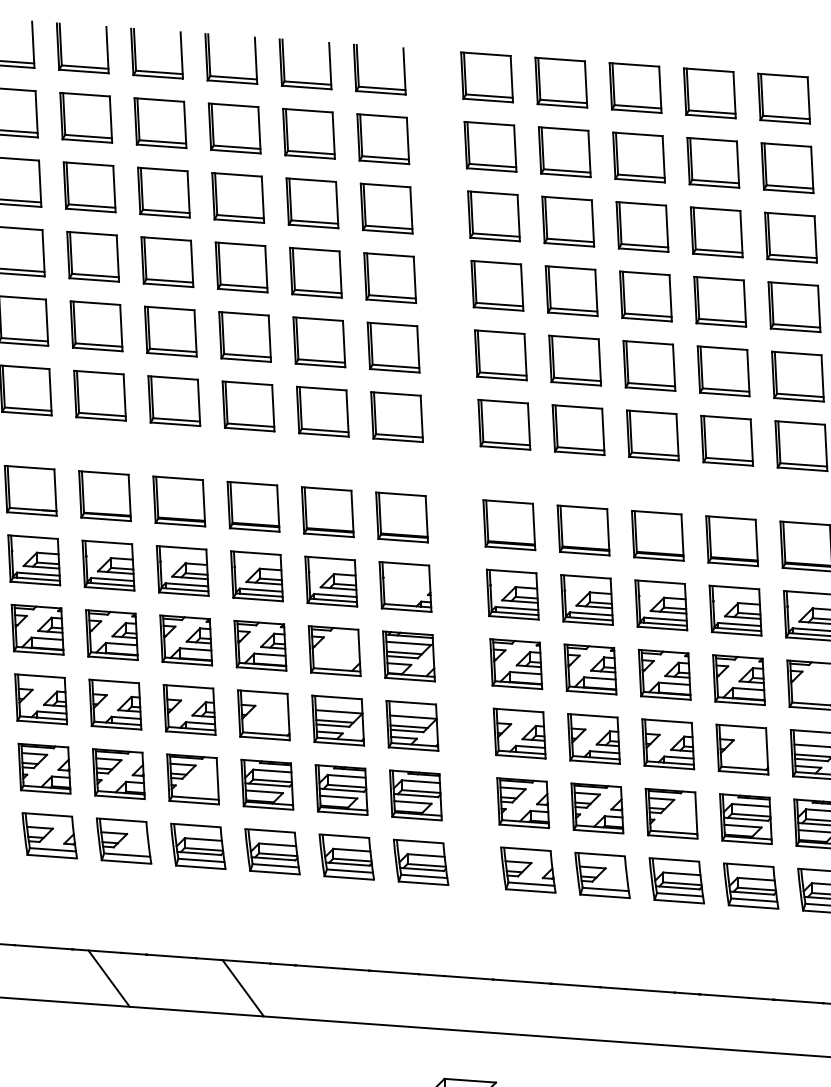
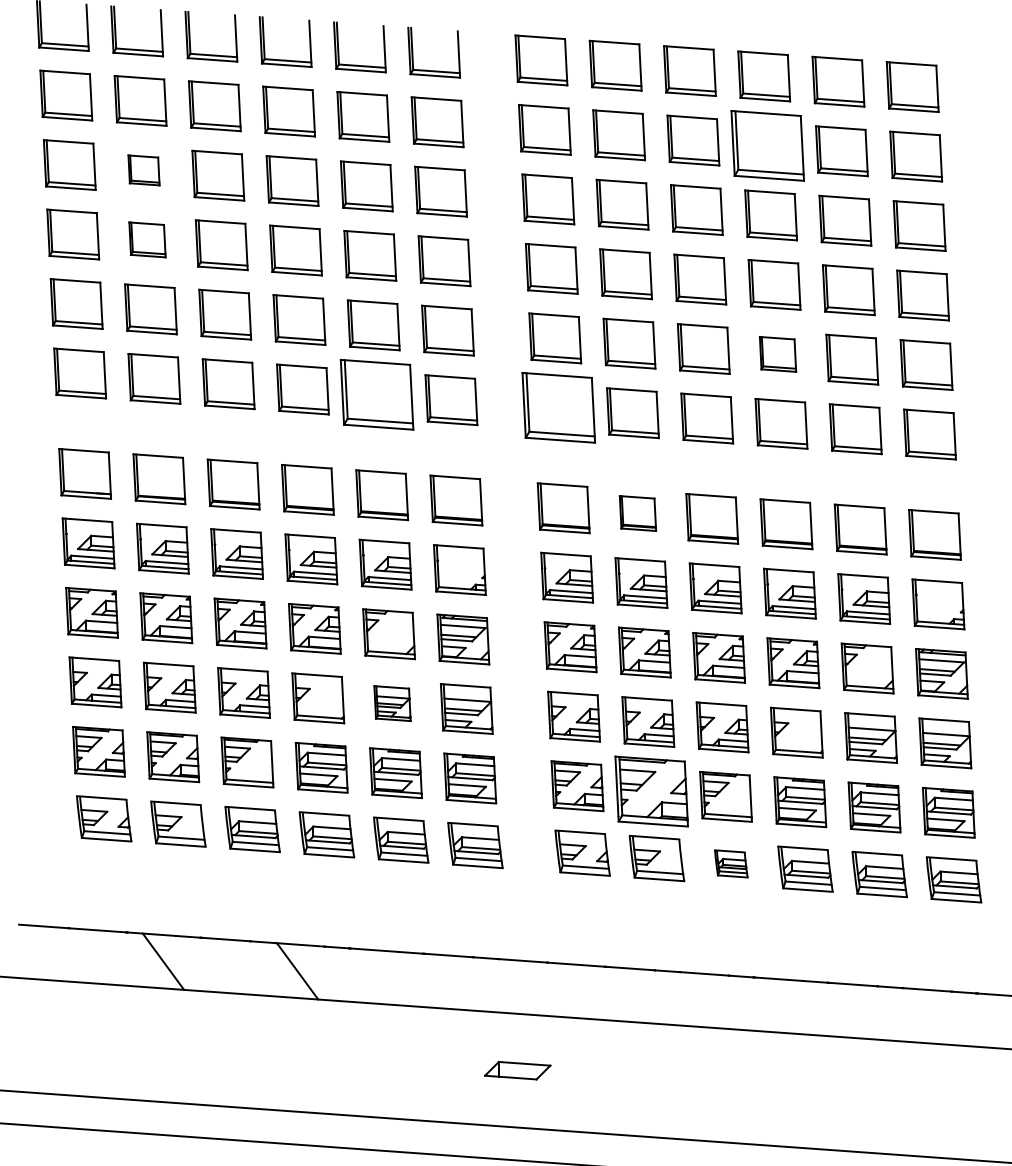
part: (713, 162) -> (767, 145), size x1.4
part: (89, 187) -> (143, 170), size x0.6
part: (93, 256) -> (147, 239), size x0.7
part: (723, 371) -> (777, 354), size x0.7
part: (323, 411) -> (377, 394), size x1.4
part: (504, 424) -> (558, 407), size x1.4
part: (583, 530) -> (637, 513), size x0.7
part: (338, 720) -> (392, 703), size x0.7
part: (597, 808) -> (651, 791), size x1.4
part: (677, 880) -> (731, 863), size x0.6

